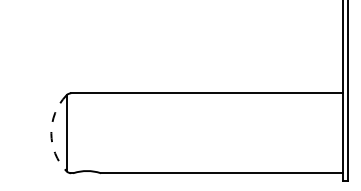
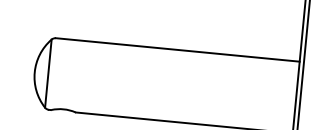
arc: (51, 133) -> (34, 72), dashed -> solid

